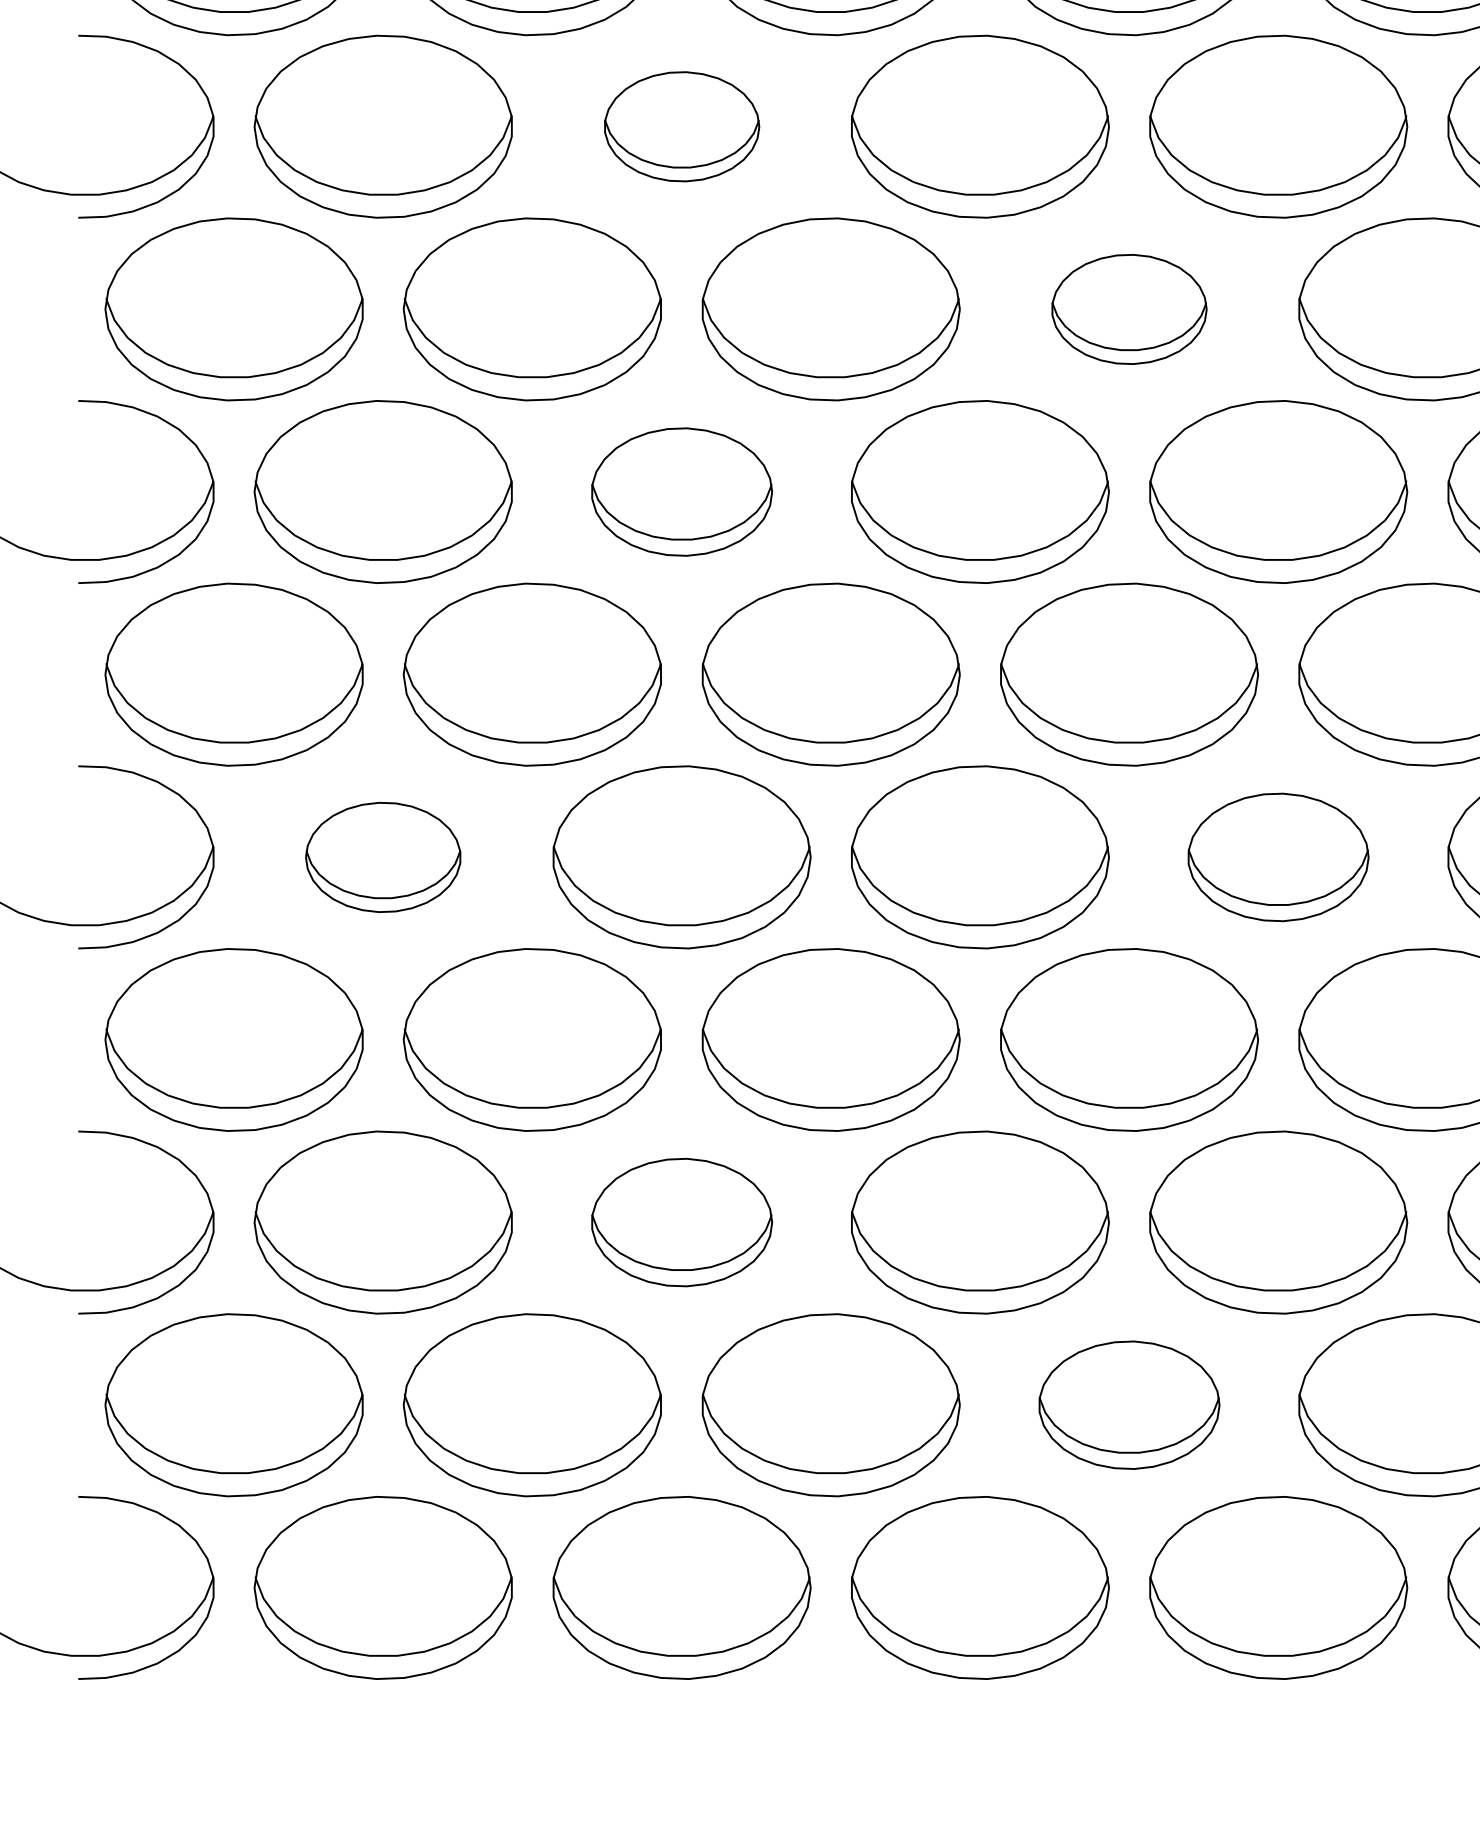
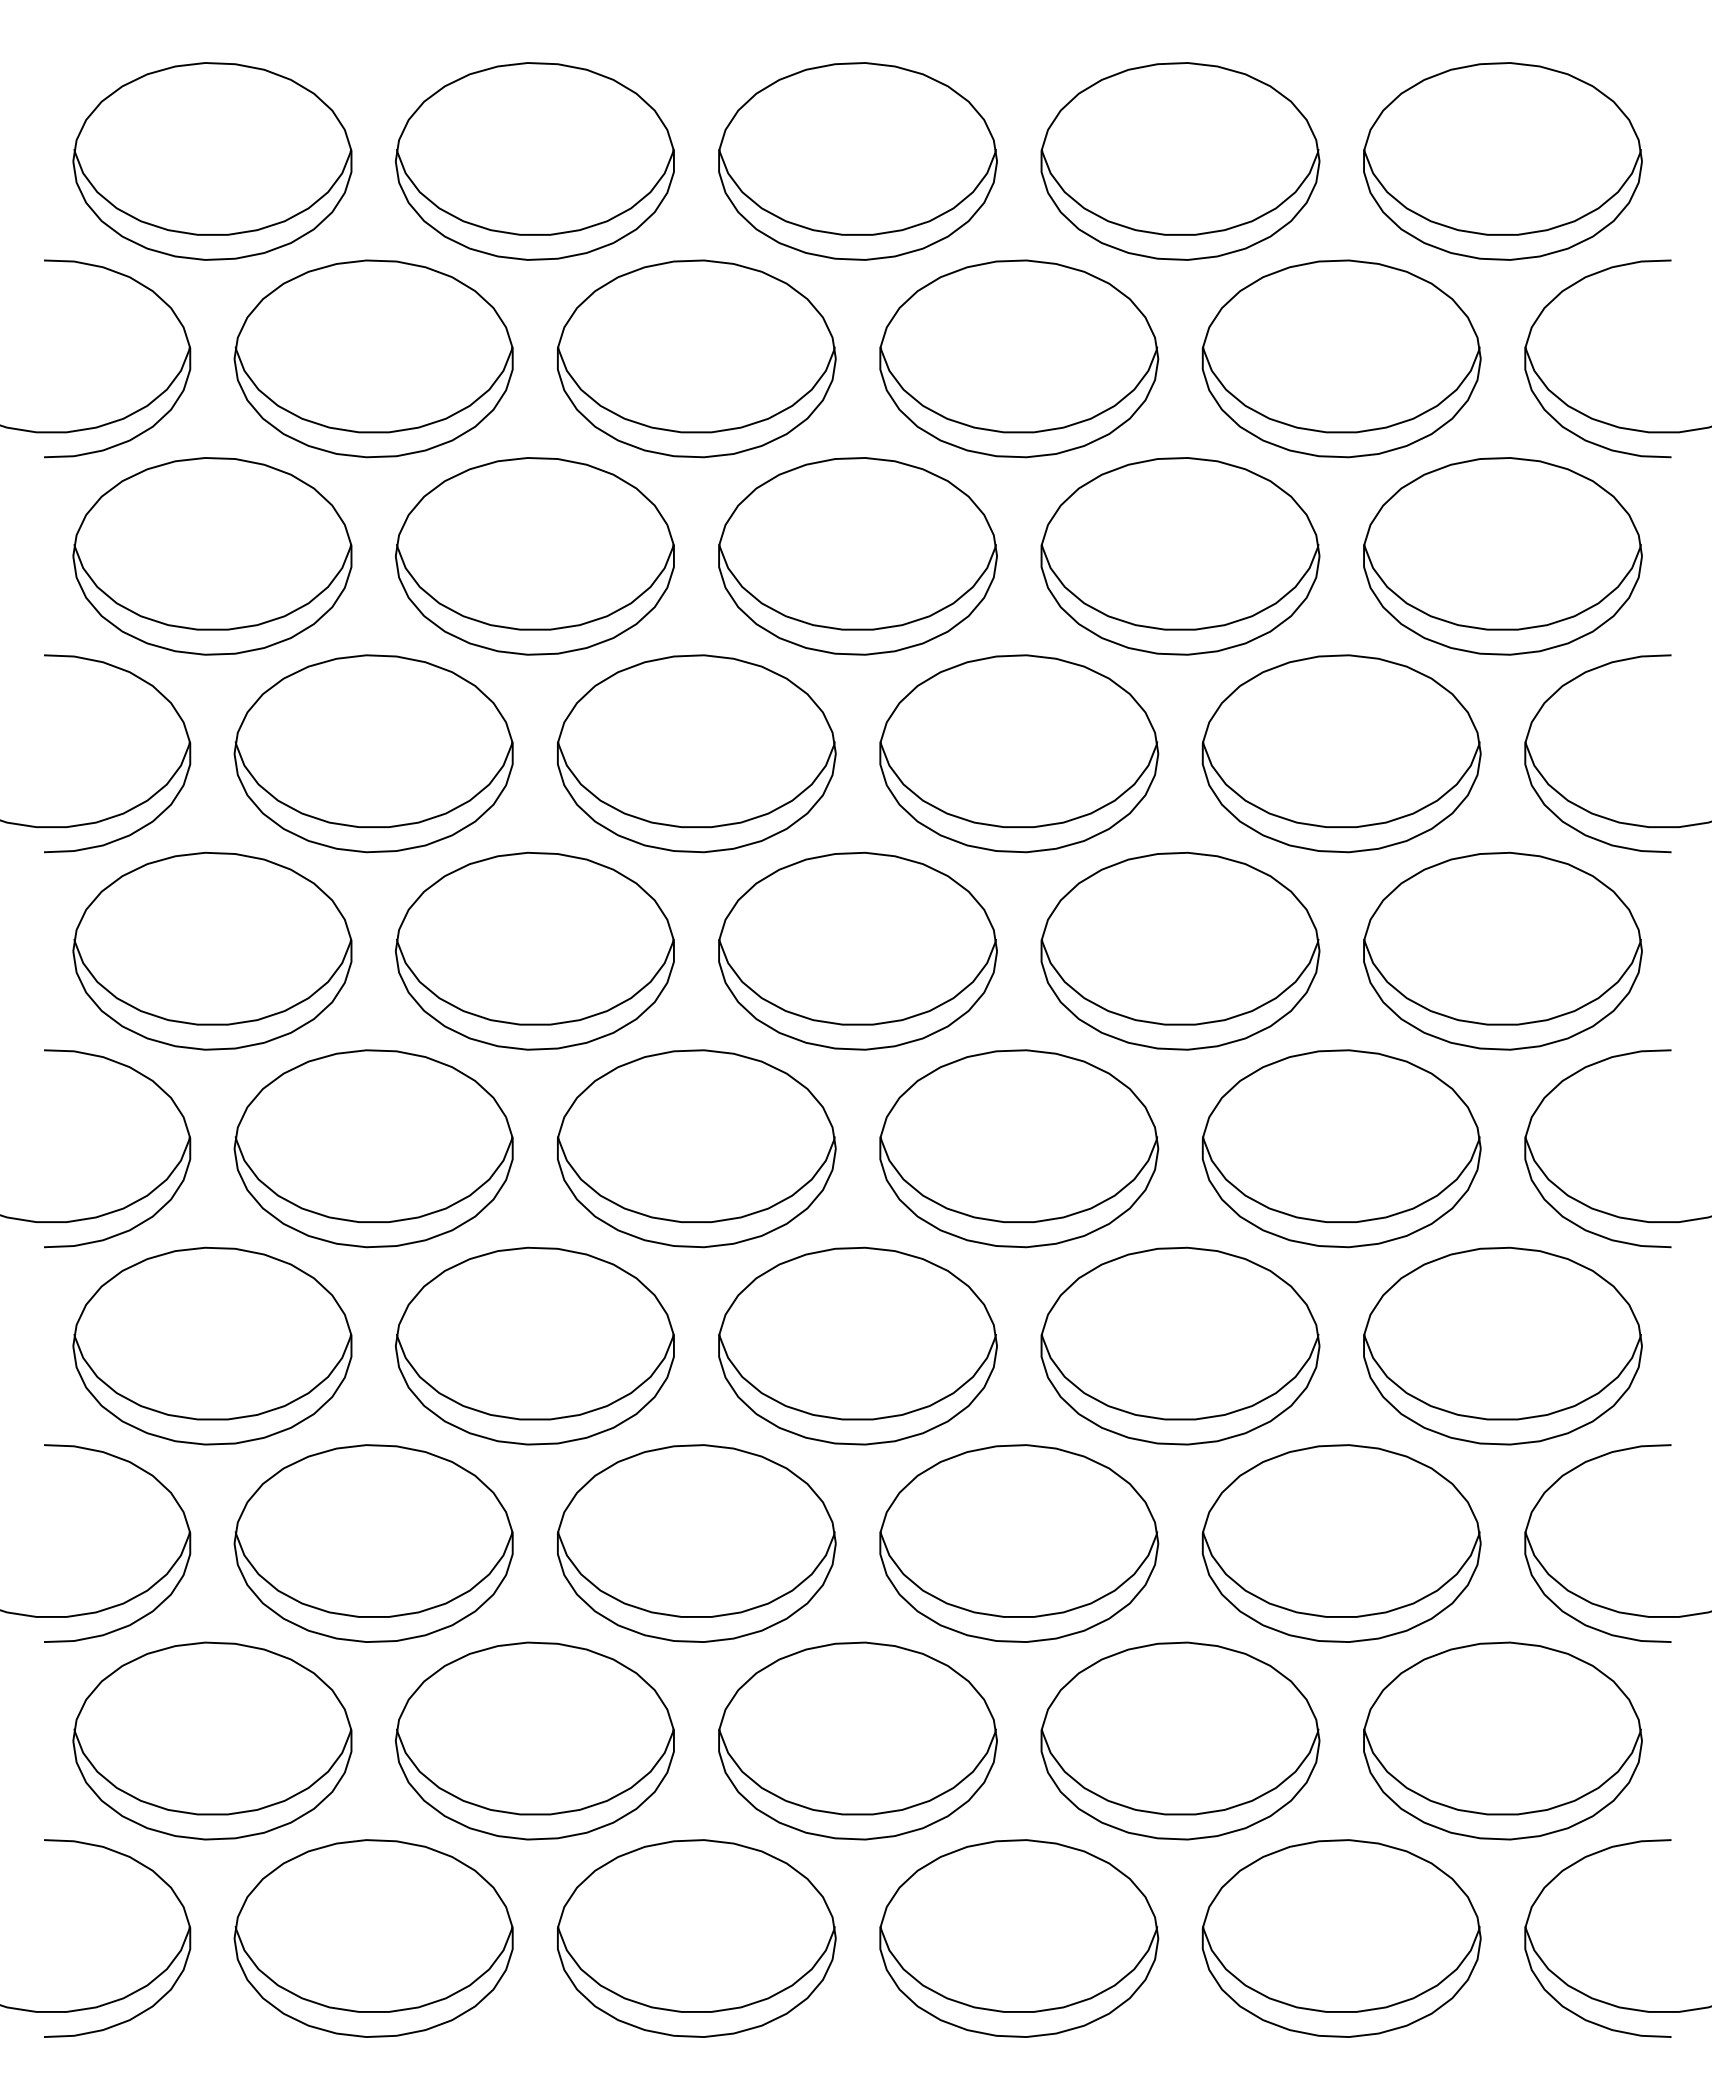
part: (681, 126) -> (696, 358), size x1.67
part: (1129, 309) -> (1180, 556), size x1.67
part: (681, 491) -> (696, 753), size x1.43
part: (383, 857) -> (373, 1148), size x1.67
part: (1278, 857) -> (1341, 1148), size x1.43
part: (681, 1222) -> (696, 1543), size x1.43
part: (1129, 1404) -> (1180, 1740), size x1.43

